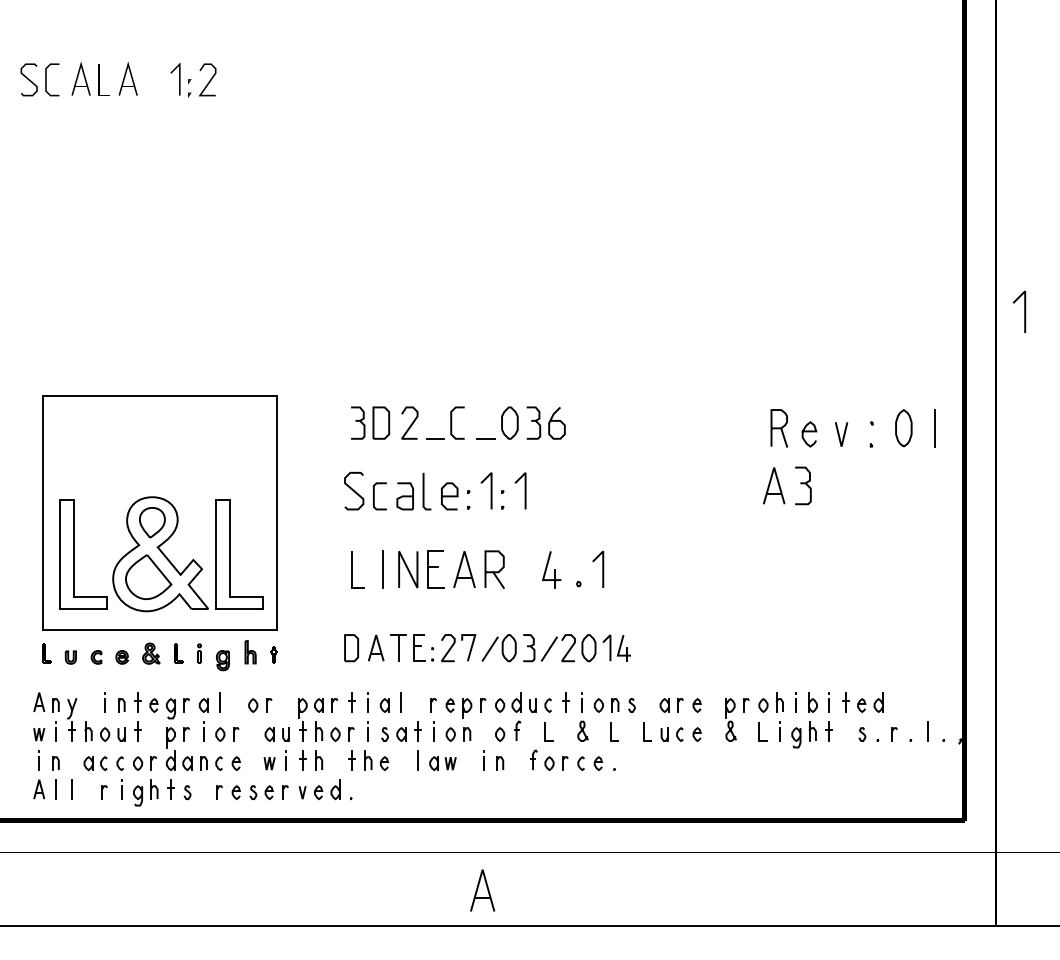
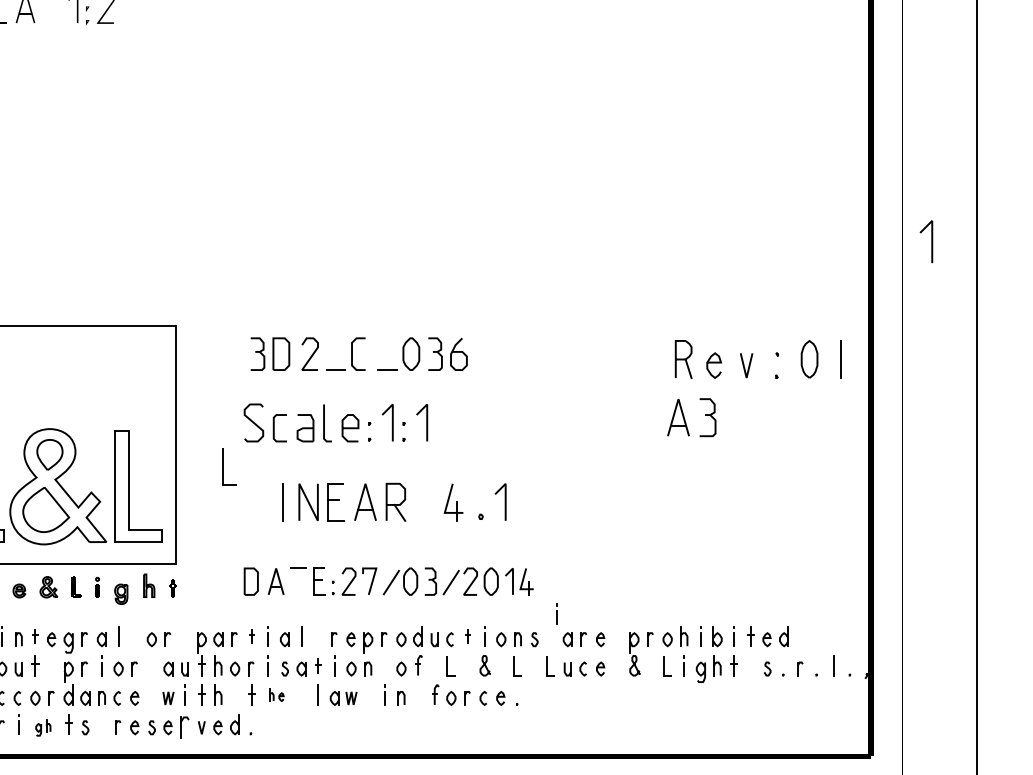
line: (352, 569) -> (223, 466), moved
line: (398, 648) -> (298, 582), removed
line: (653, 680) -> (556, 614), added
part: (137, 702) -> (34, 636), size x0.7
part: (351, 702) -> (251, 636), size x0.7
part: (565, 702) -> (467, 636), size x0.7
part: (417, 731) -> (317, 665), size x0.7
part: (376, 760) -> (276, 695), size x0.6
part: (145, 792) -> (42, 727), size x0.6
part: (285, 792) -> (184, 727), size x1.6

